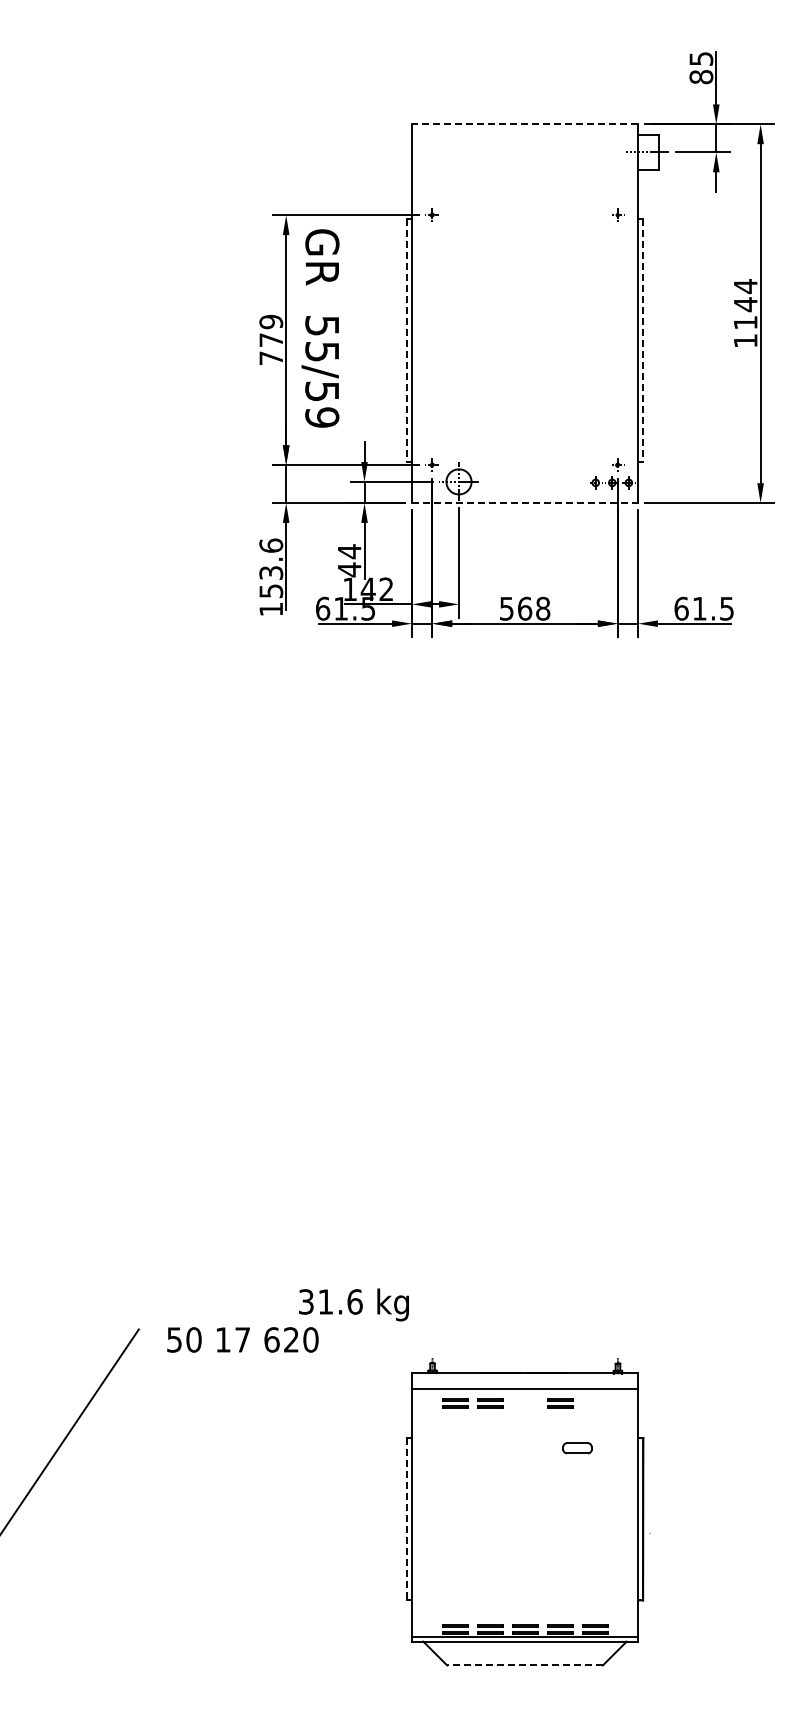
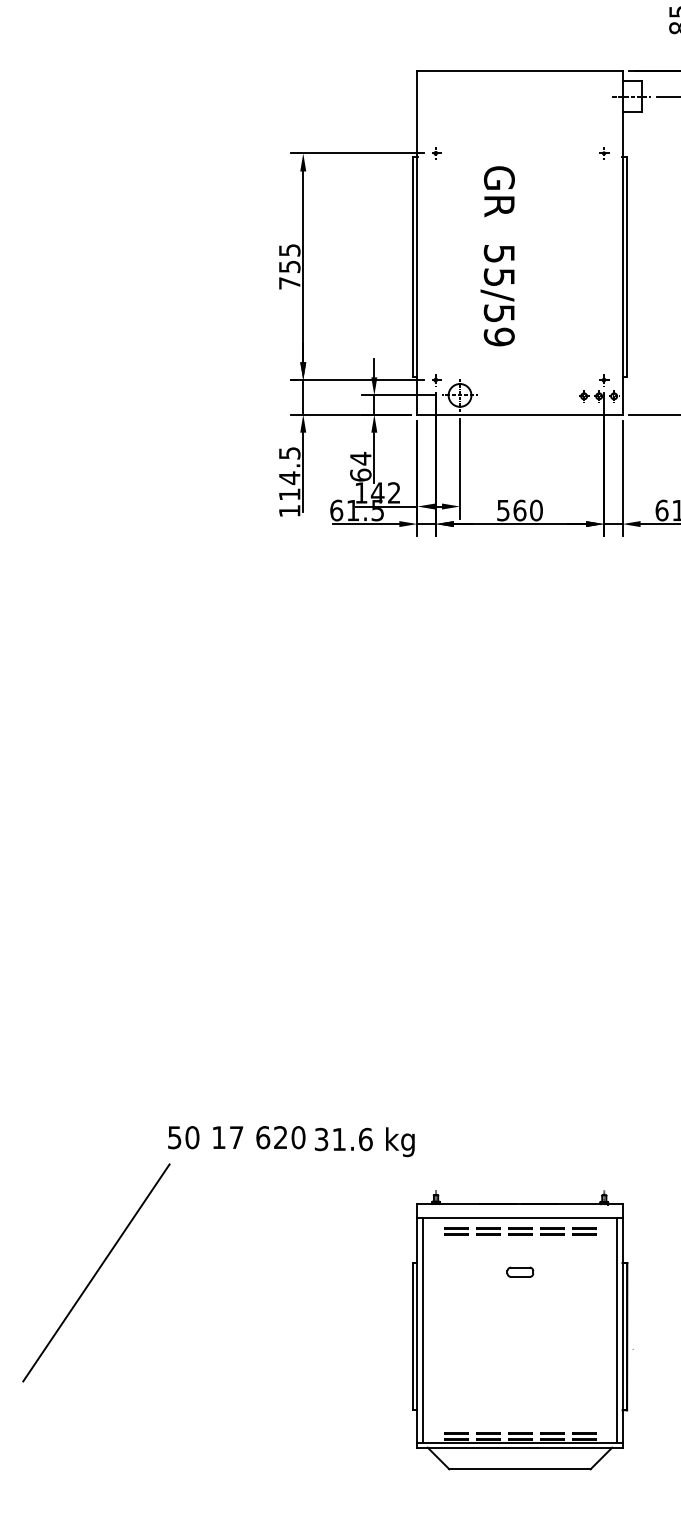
line: (524, 124) -> (519, 71), dashed -> solid
text: (320, 328) -> (497, 256), moved
text: (271, 330) -> (289, 258), 779 -> 755
line: (407, 340) -> (413, 267), dashed -> solid
line: (642, 340) -> (626, 267), dashed -> solid
line: (525, 503) -> (520, 415), dashed -> solid
text: (271, 568) -> (289, 474), 153.6 -> 114.5
text: (349, 569) -> (360, 474), 44 -> 64
text: (543, 608) -> (536, 510), 568 -> 560
text: (242, 1339) -> (236, 1137), moved
part: (525, 1403) -> (520, 1231), added
part: (595, 1403) -> (583, 1231), added
part: (577, 1448) -> (520, 1272), moved
line: (418, 1512) -> (423, 1330), added
line: (631, 1512) -> (616, 1330), added
line: (407, 1519) -> (413, 1336), dashed -> solid
line: (525, 1665) -> (520, 1469), dashed -> solid

